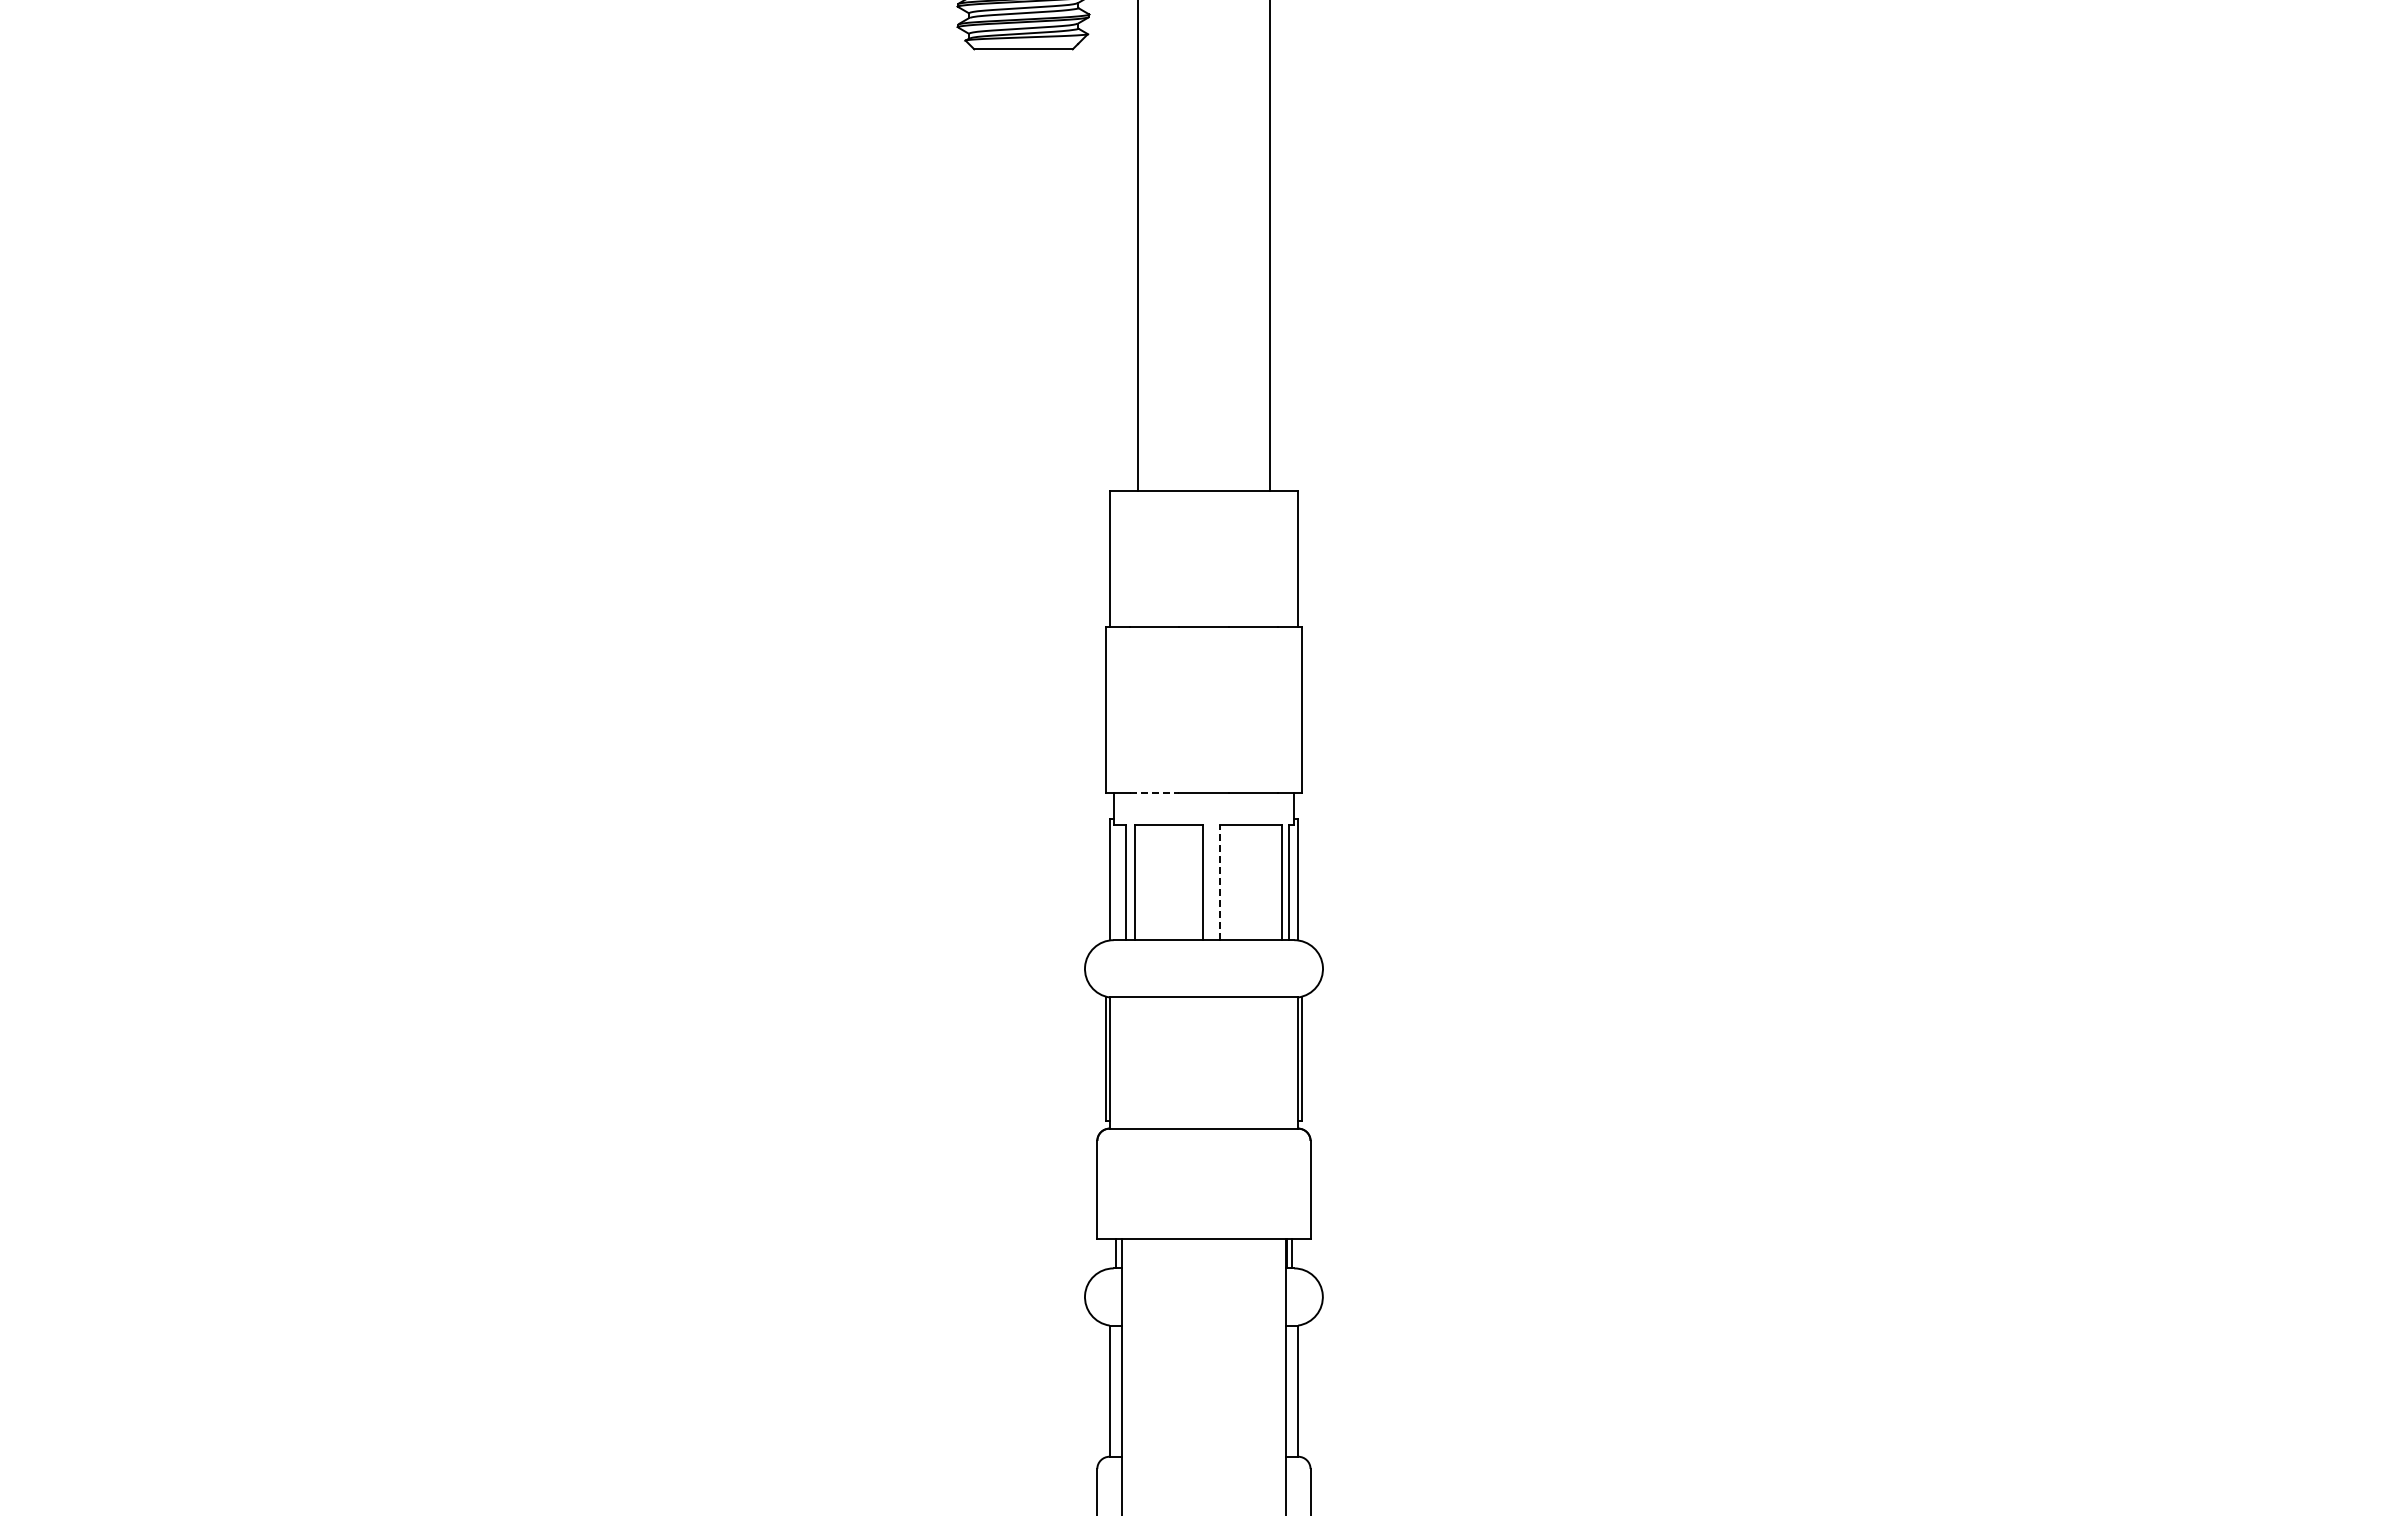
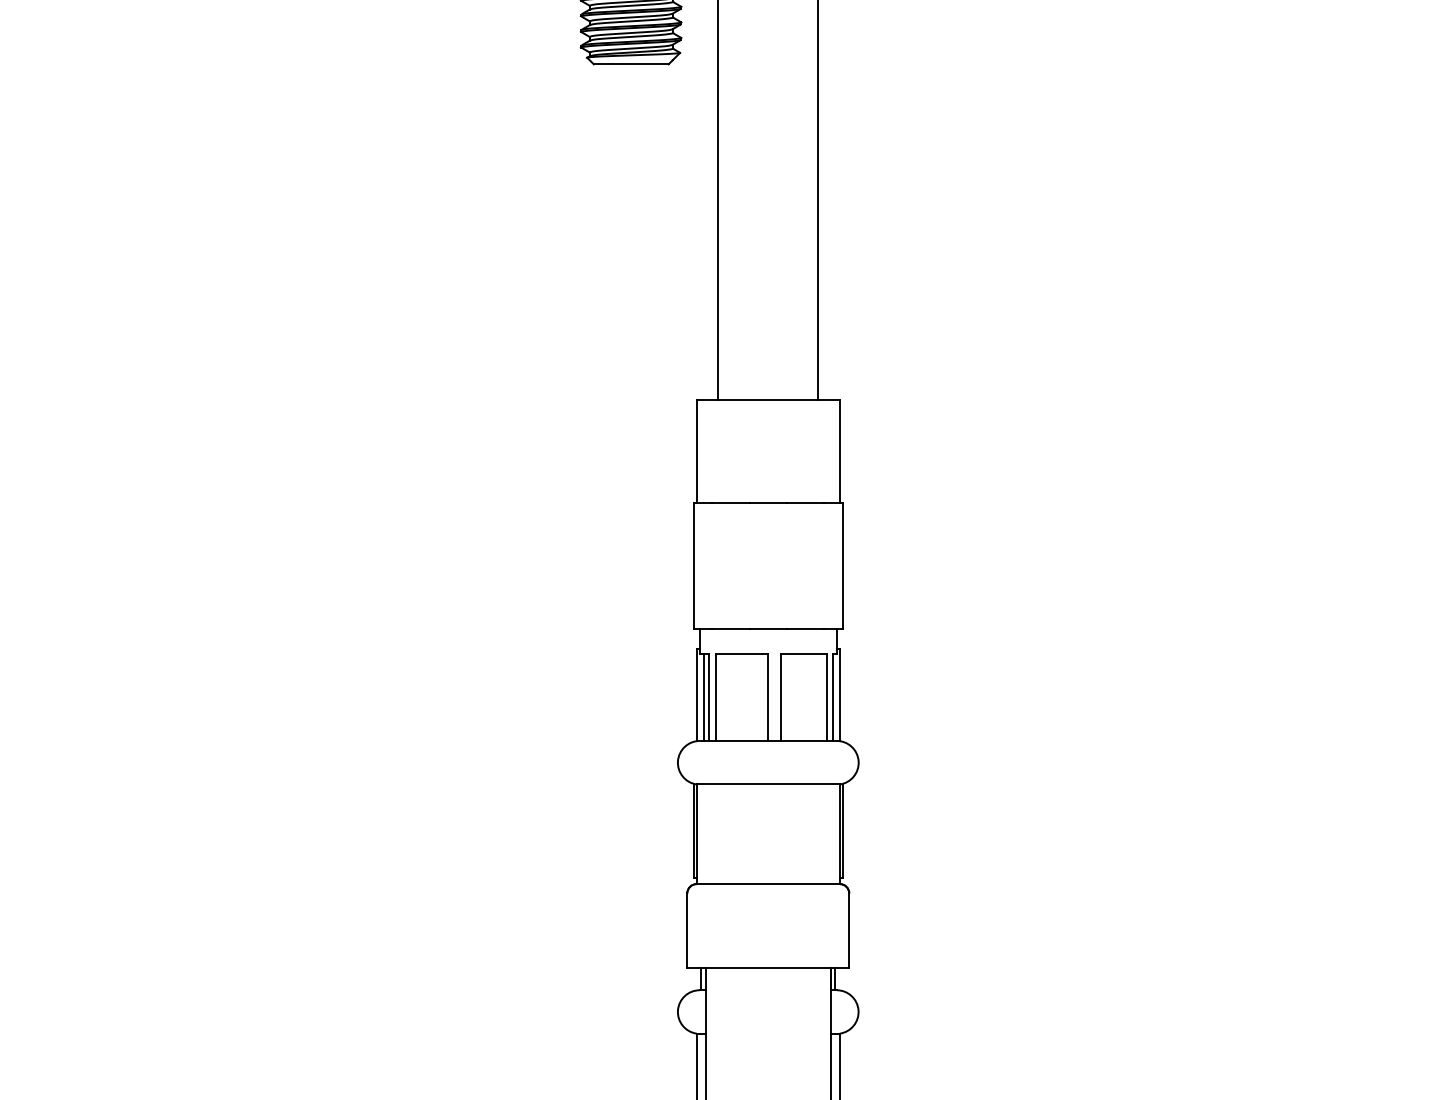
line: (1154, 792) -> (730, 628), dashed -> solid
line: (1119, 882) -> (704, 697), added
line: (1220, 882) -> (780, 697), dashed -> solid

